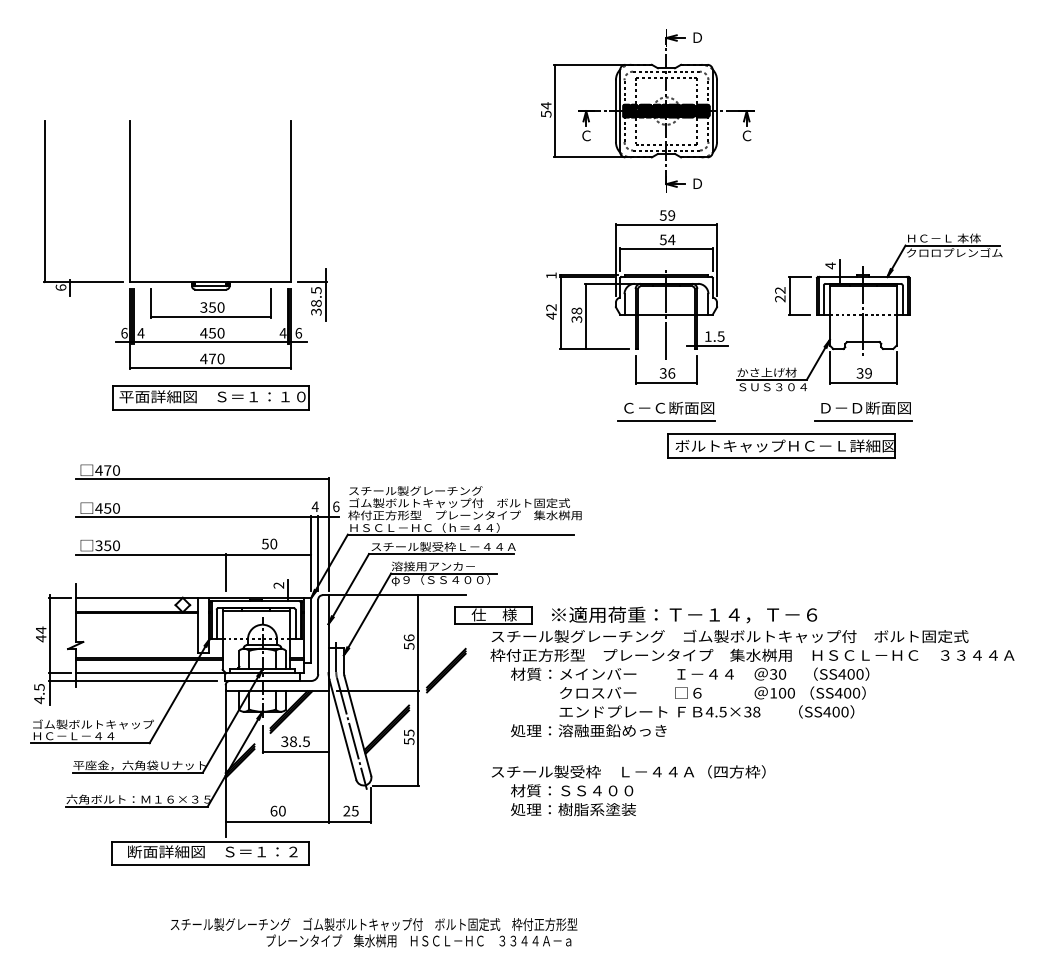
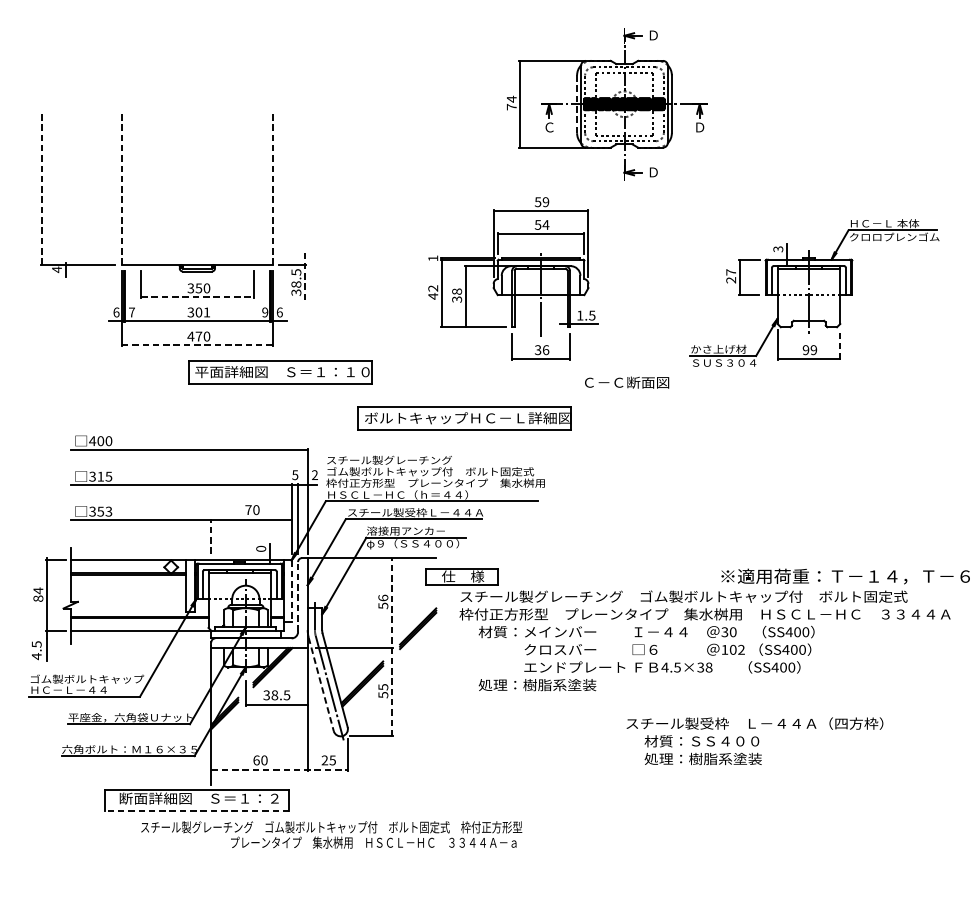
line: (615, 111) -> (576, 104), solid -> dashed
text: (546, 113) -> (512, 106), 54 -> 74
text: (746, 135) -> (699, 127), Ｃ -> Ｄ
line: (44, 201) -> (41, 188), solid -> dashed
line: (130, 201) -> (122, 188), solid -> dashed
line: (291, 201) -> (273, 188), solid -> dashed
text: (830, 265) -> (778, 248), 4 -> 3
text: (60, 287) -> (56, 269), 6 -> 4
text: (780, 290) -> (731, 272), 22 -> 27
line: (325, 295) -> (304, 277), solid -> dashed
part: (637, 297) -> (513, 278), moved
line: (210, 316) -> (197, 296), solid -> dashed
text: (212, 332) -> (198, 311), 450 -> 301
text: (140, 333) -> (131, 312), 4 -> 7
text: (282, 333) -> (264, 312), 4 -> 9
line: (210, 368) -> (197, 345), solid -> dashed
line: (896, 368) -> (840, 345), solid -> dashed
text: (859, 373) -> (805, 350), 39 -> 99
part: (210, 397) -> (280, 372), moved
part: (863, 411) -> (809, 385), removed
line: (665, 420) -> (623, 394), removed
part: (781, 445) -> (464, 417), moved
text: (107, 470) -> (100, 441), 470 -> 400
text: (314, 506) -> (294, 474), 4 -> 5
text: (336, 506) -> (315, 474), 6 -> 2
text: (107, 508) -> (100, 476), 450 -> 315
text: (265, 543) -> (248, 509), 50 -> 70
text: (115, 545) -> (108, 511), 350 -> 353
line: (225, 572) -> (211, 536), solid -> dashed
text: (278, 585) -> (260, 548), 2 -> 0
text: (684, 614) -> (845, 576), moved
line: (311, 630) -> (291, 591), solid -> dashed
line: (318, 636) -> (298, 596), solid -> dashed
text: (40, 638) -> (37, 598), 44 -> 84
line: (133, 680) -> (124, 637), removed
line: (418, 689) -> (392, 646), solid -> dashed
text: (790, 693) -> (740, 650), 100 -> 102
line: (342, 729) -> (320, 683), solid -> dashed
text: (612, 730) -> (573, 684), 処理：溶融亜鉛めっき -> 処理：樹脂系塗装
text: (628, 790) -> (754, 741), moved
line: (298, 821) -> (279, 770), solid -> dashed
line: (210, 864) -> (197, 810), solid -> dashed
text: (374, 932) -> (332, 834), moved

